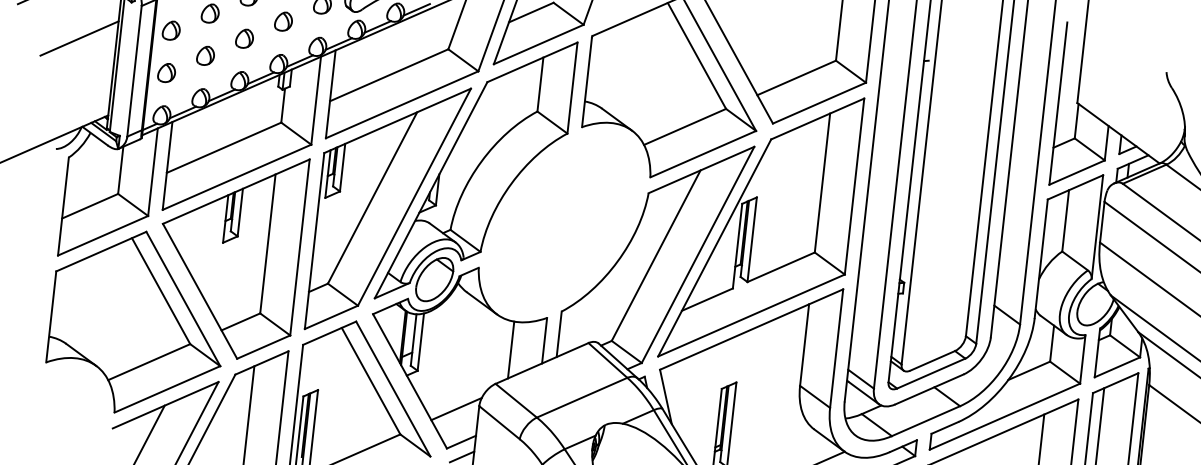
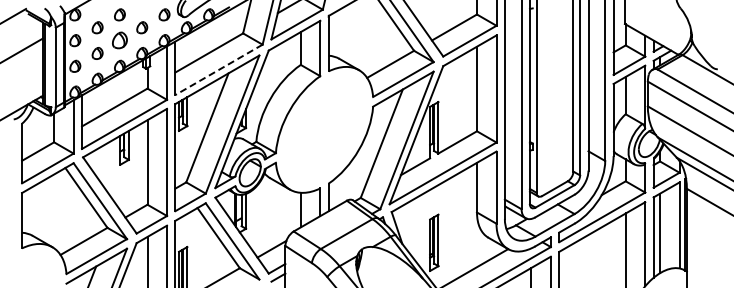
part: (243, 38) -> (119, 40), size x1.4
line: (401, 105) -> (218, 70), solid -> dashed

